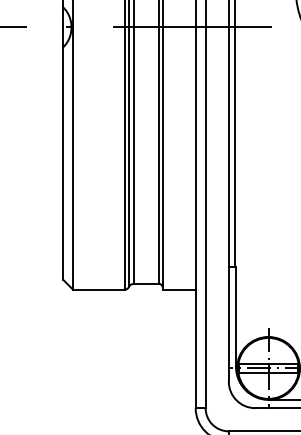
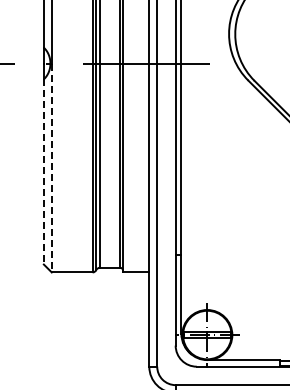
line: (72, 159) -> (51, 168), solid -> dashed
line: (62, 162) -> (43, 171), solid -> dashed

